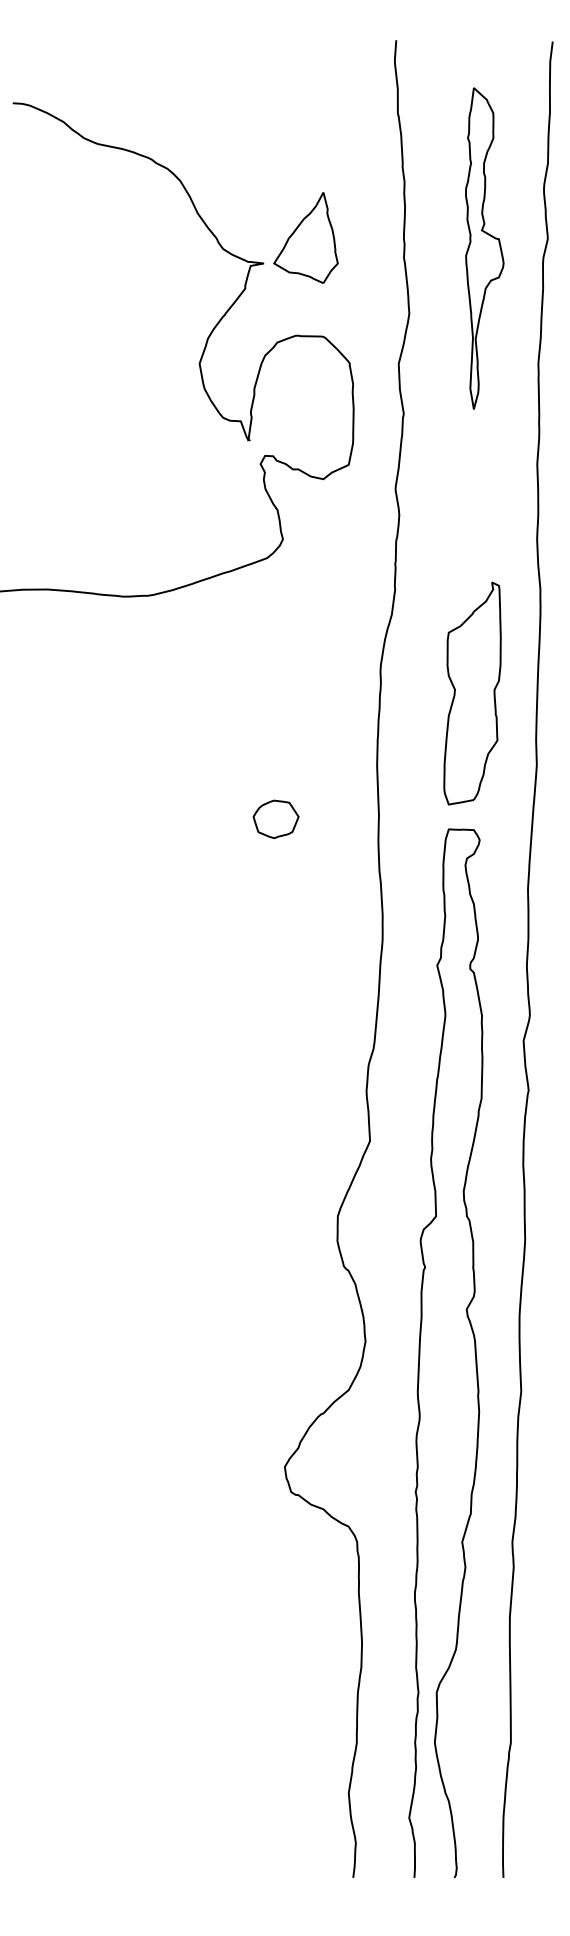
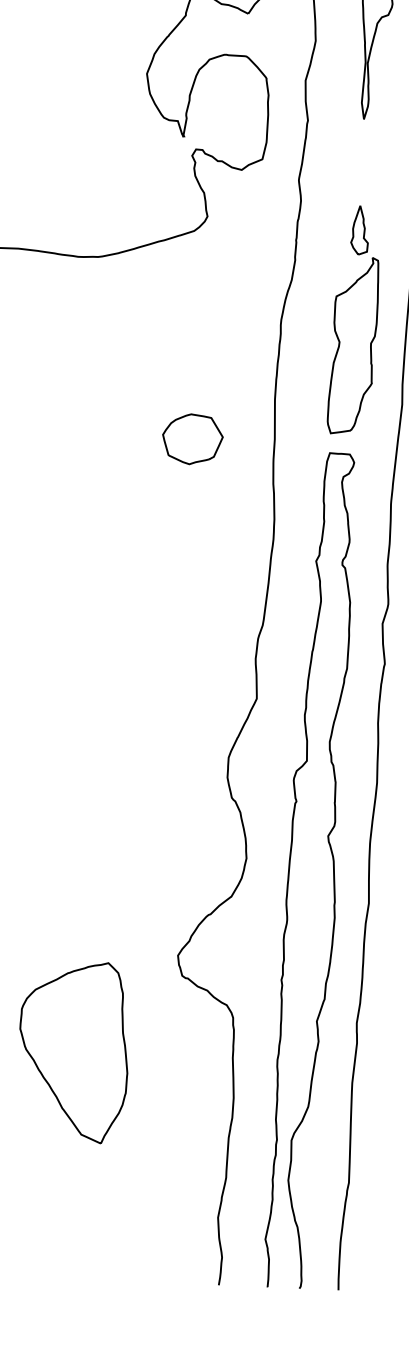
part: (474, 548) -> (359, 230), added
part: (275, 819) -> (192, 439), size x1.67
part: (159, 1593) -> (73, 1052), added

